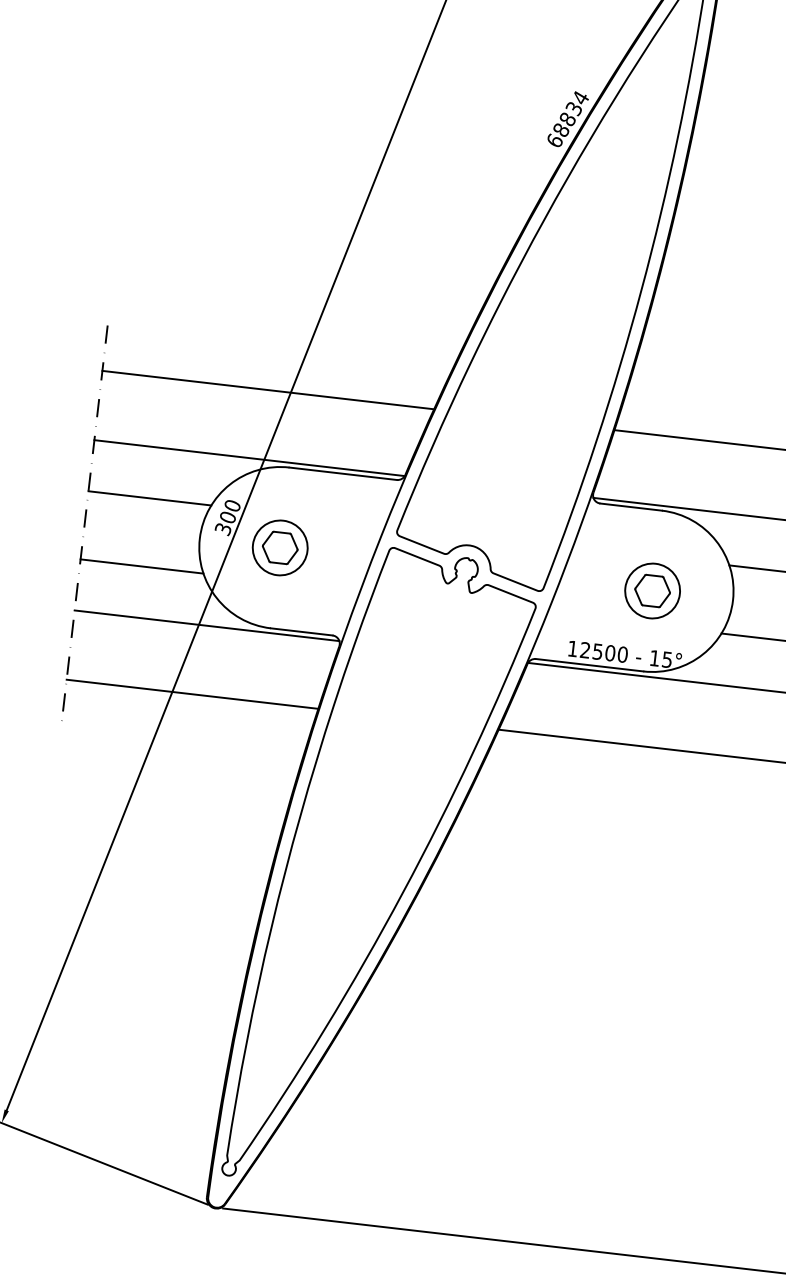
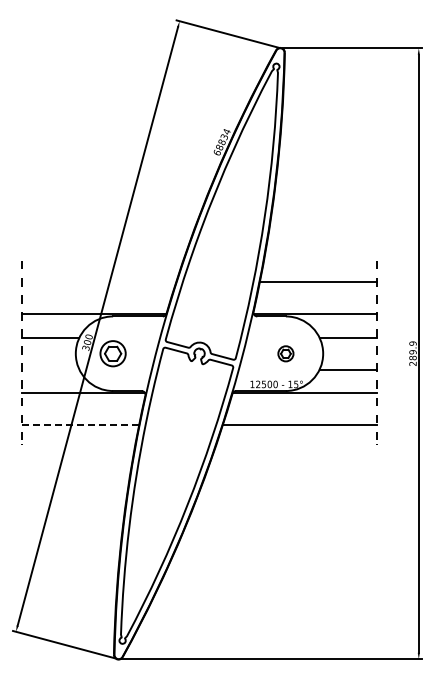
line: (268, 391) -> (99, 282), removed
line: (141, 566) -> (50, 369), removed
part: (651, 590) -> (285, 353), size x0.6
line: (192, 694) -> (80, 425), solid -> dashed

